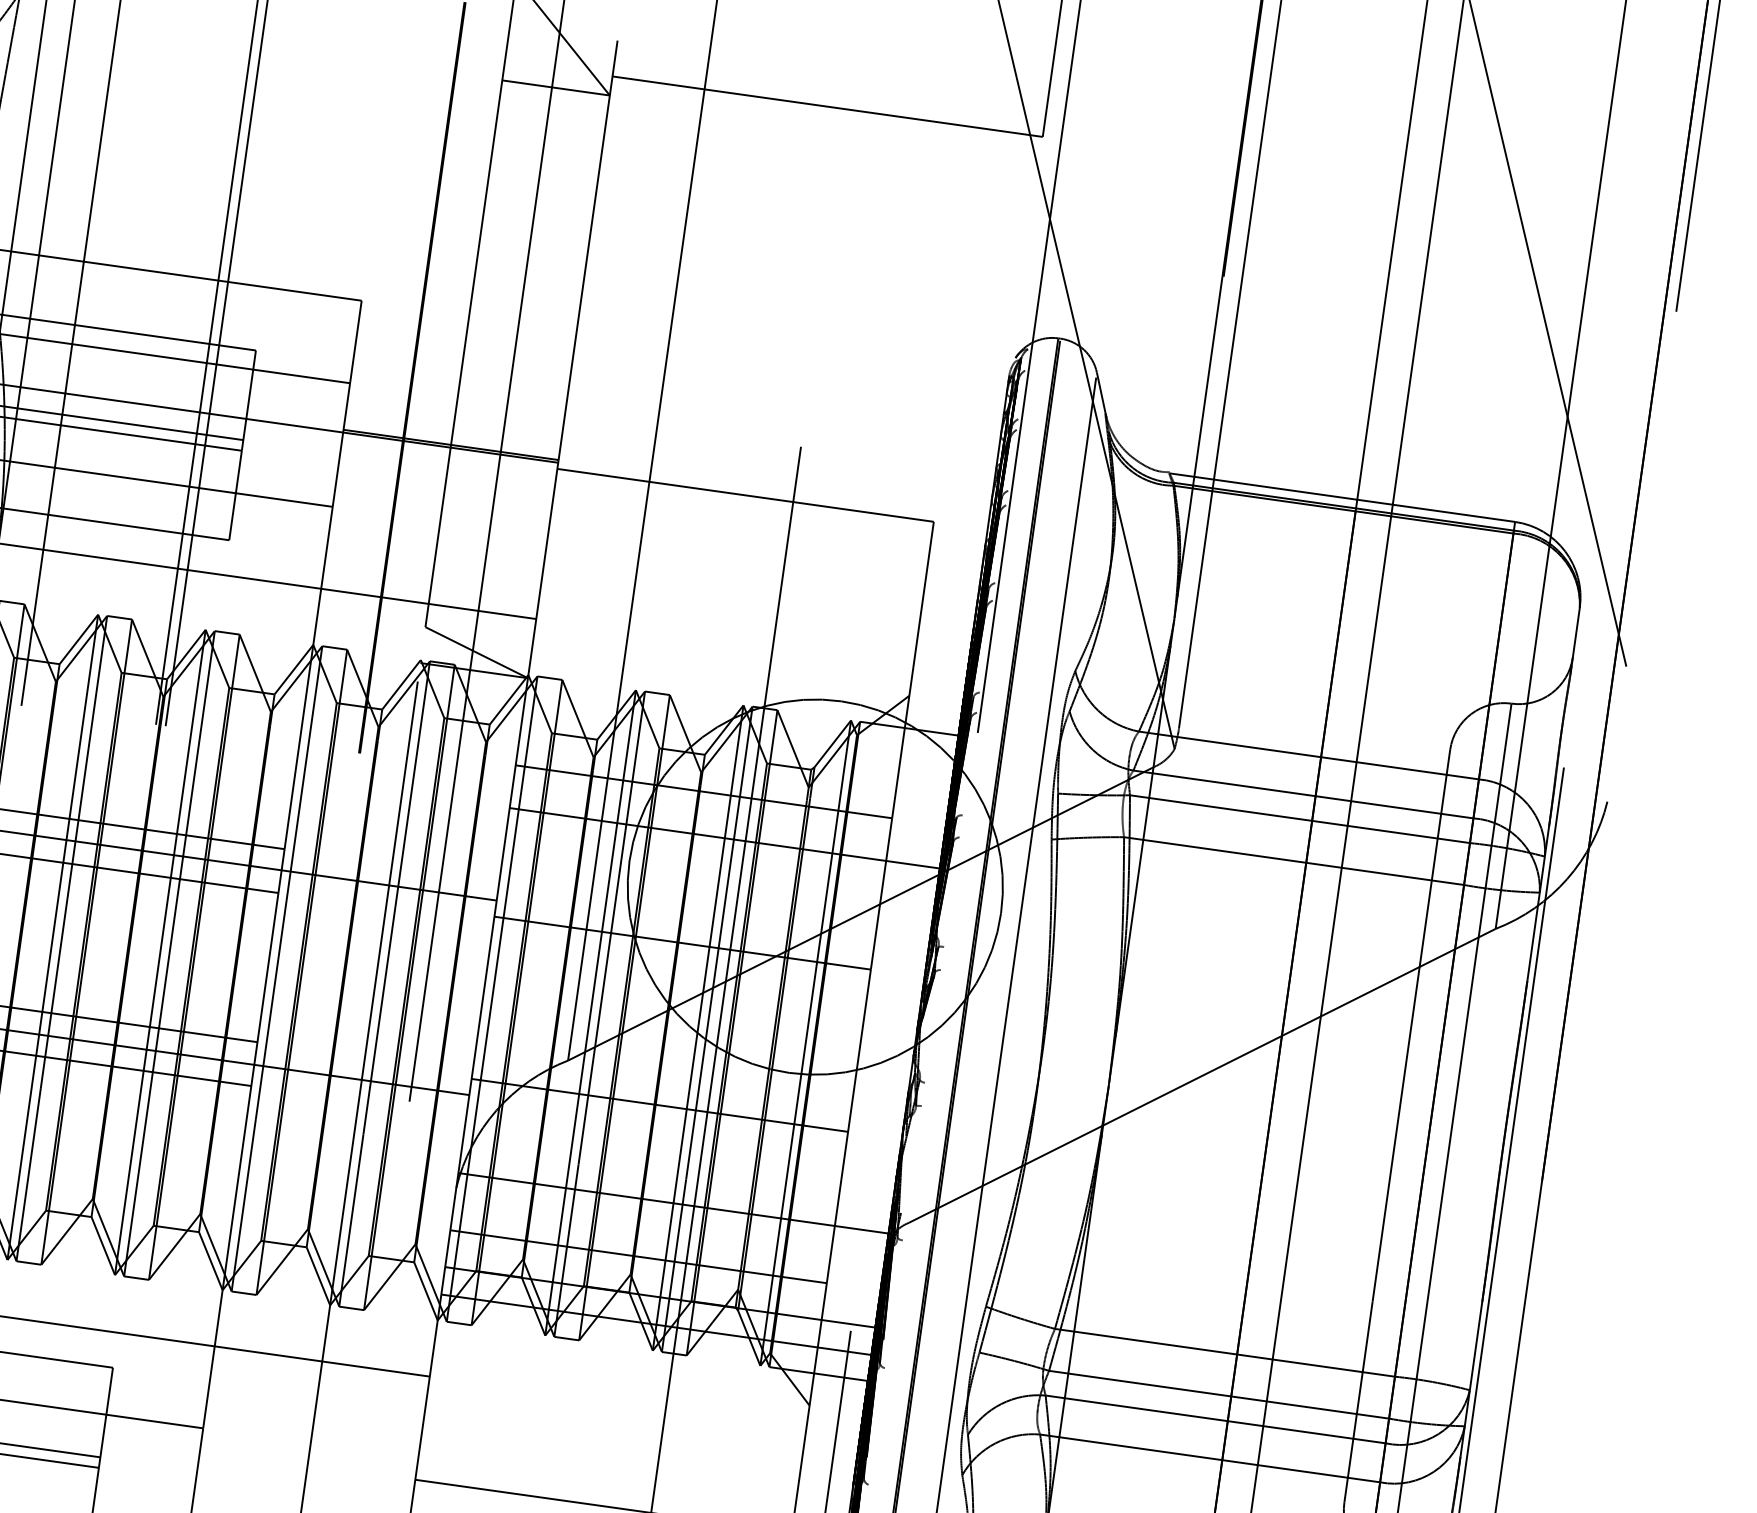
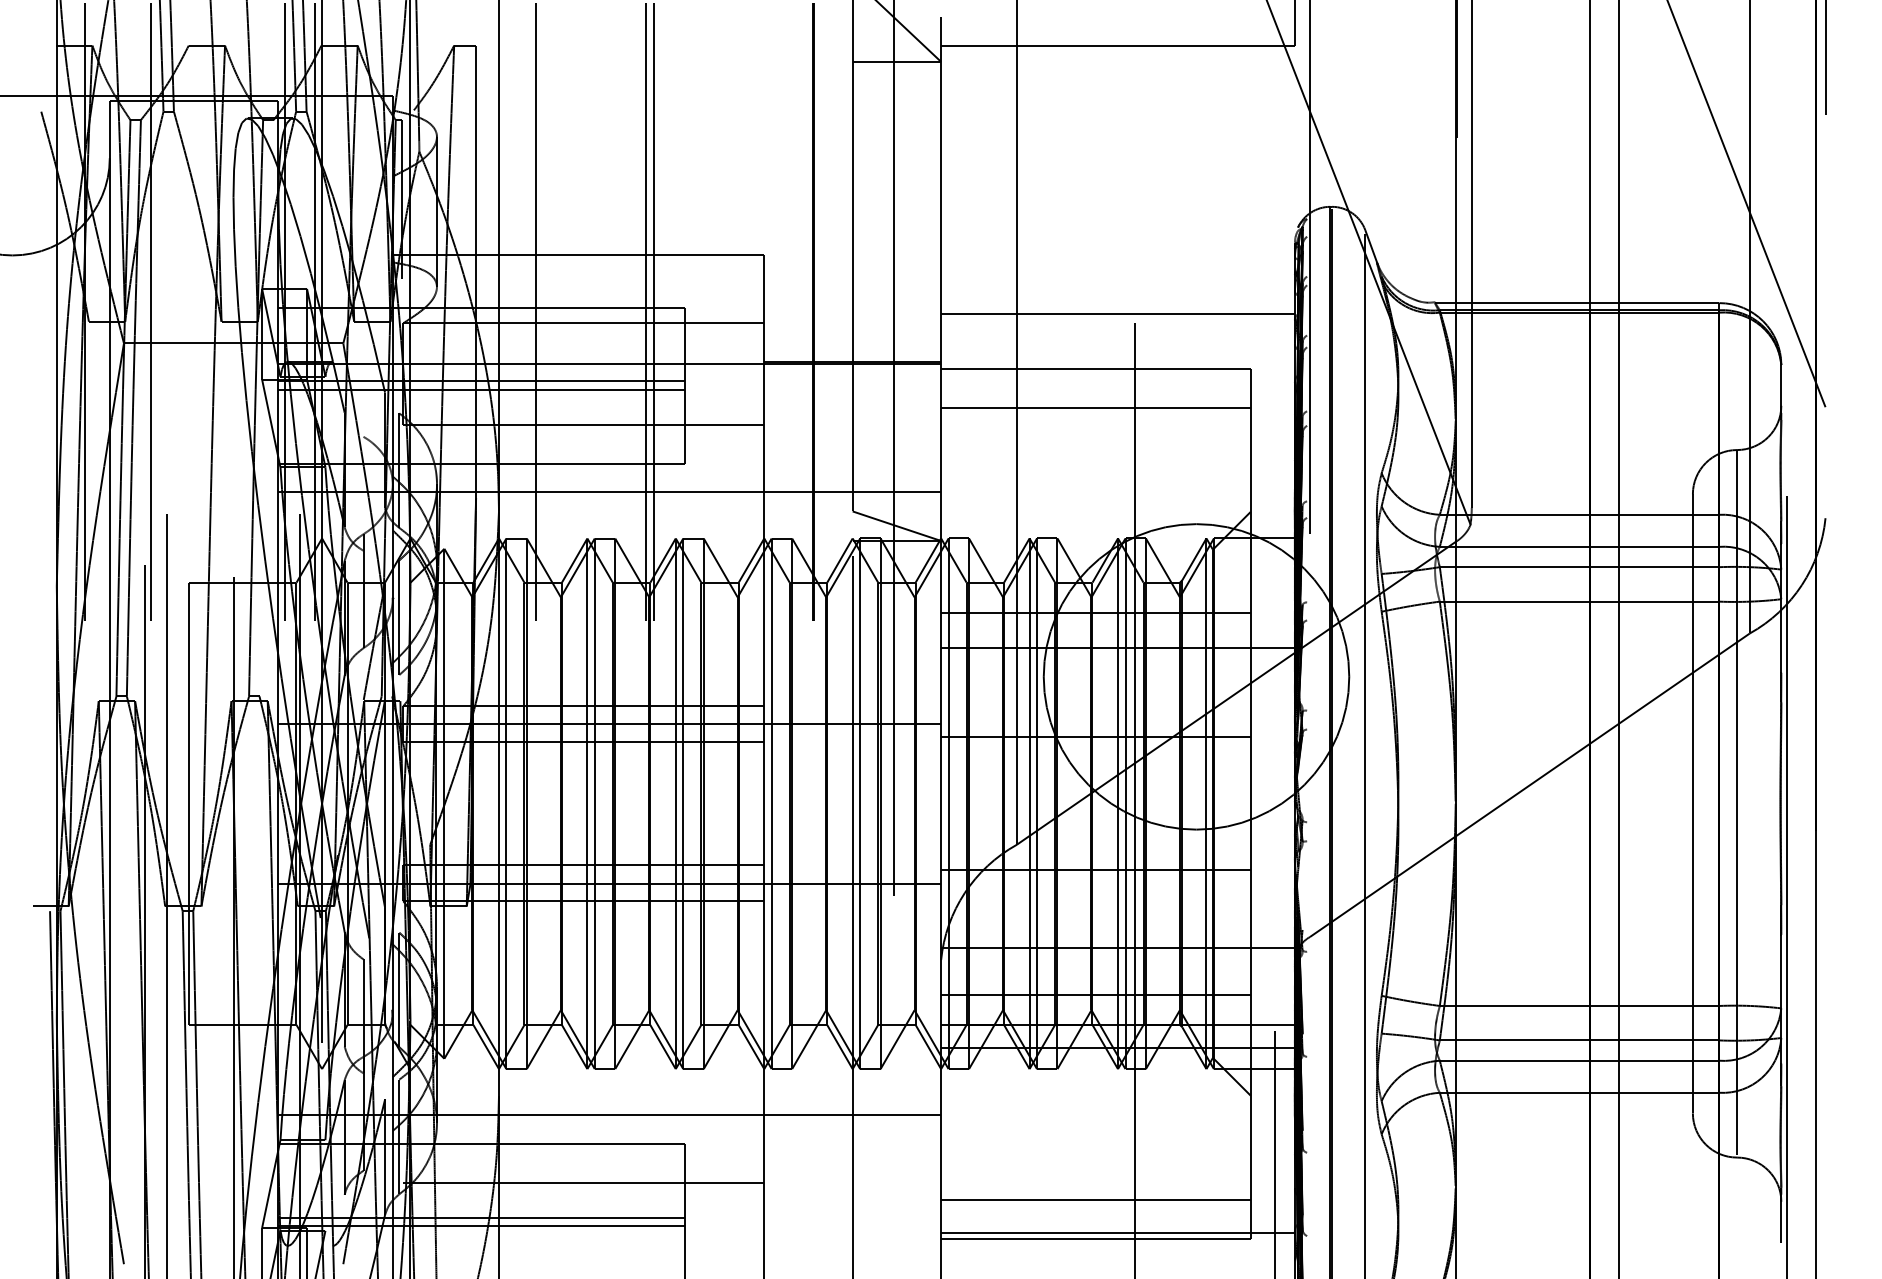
line: (781, 432) -> (1117, 314), added
line: (738, 542) -> (1095, 407), added

